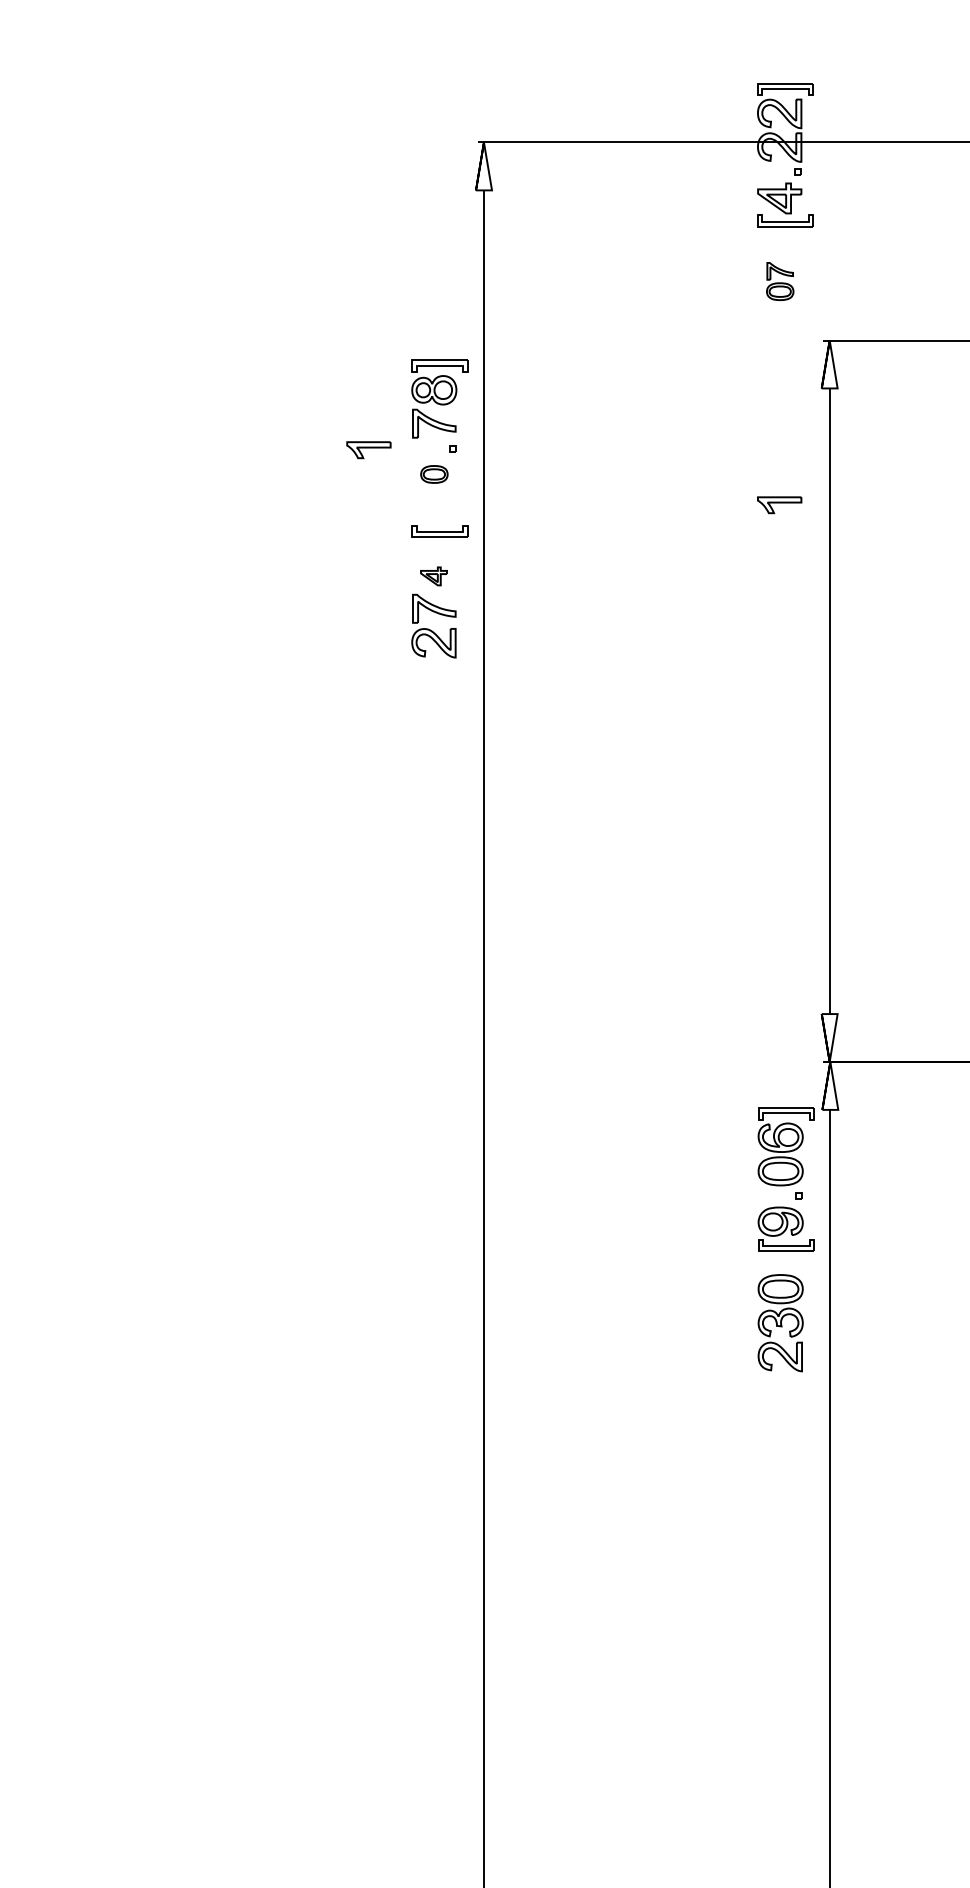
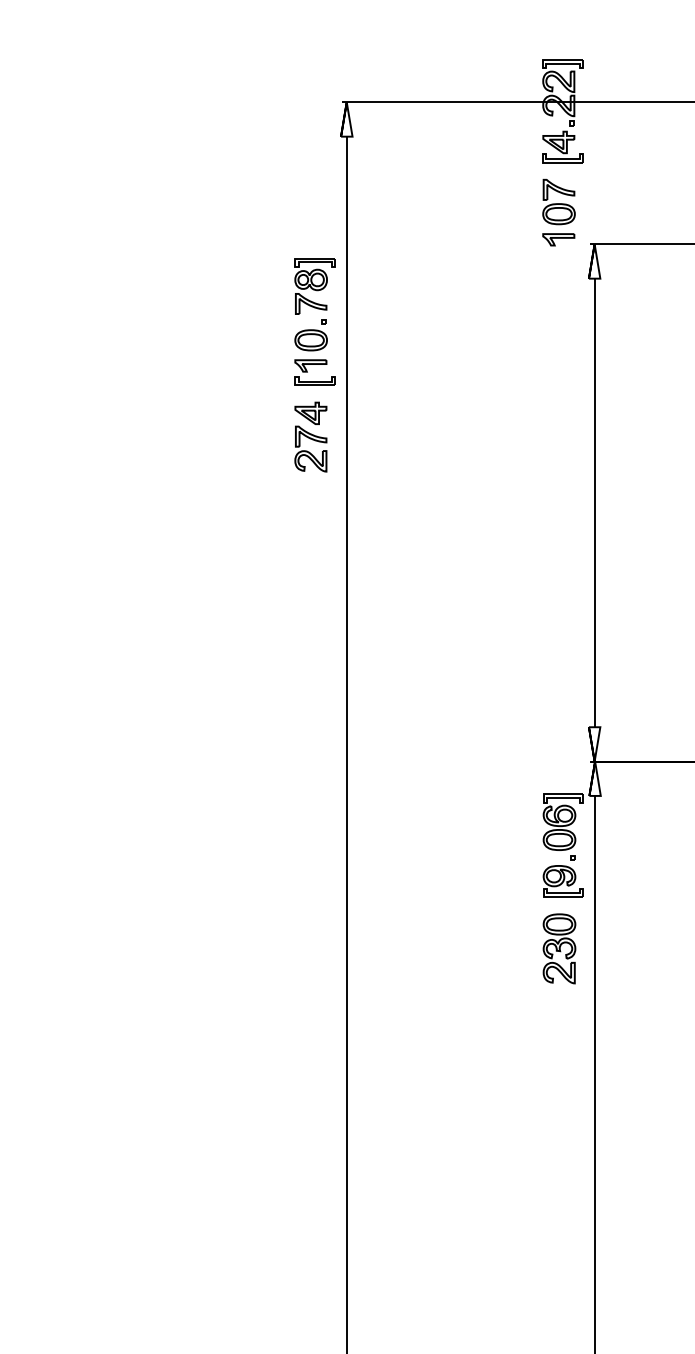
part: (780, 281) -> (559, 201), size x1.67
part: (368, 450) -> (310, 366), moved
part: (434, 474) -> (311, 340), size x1.67
part: (779, 505) -> (558, 239), moved
part: (433, 576) -> (310, 413), size x1.67

